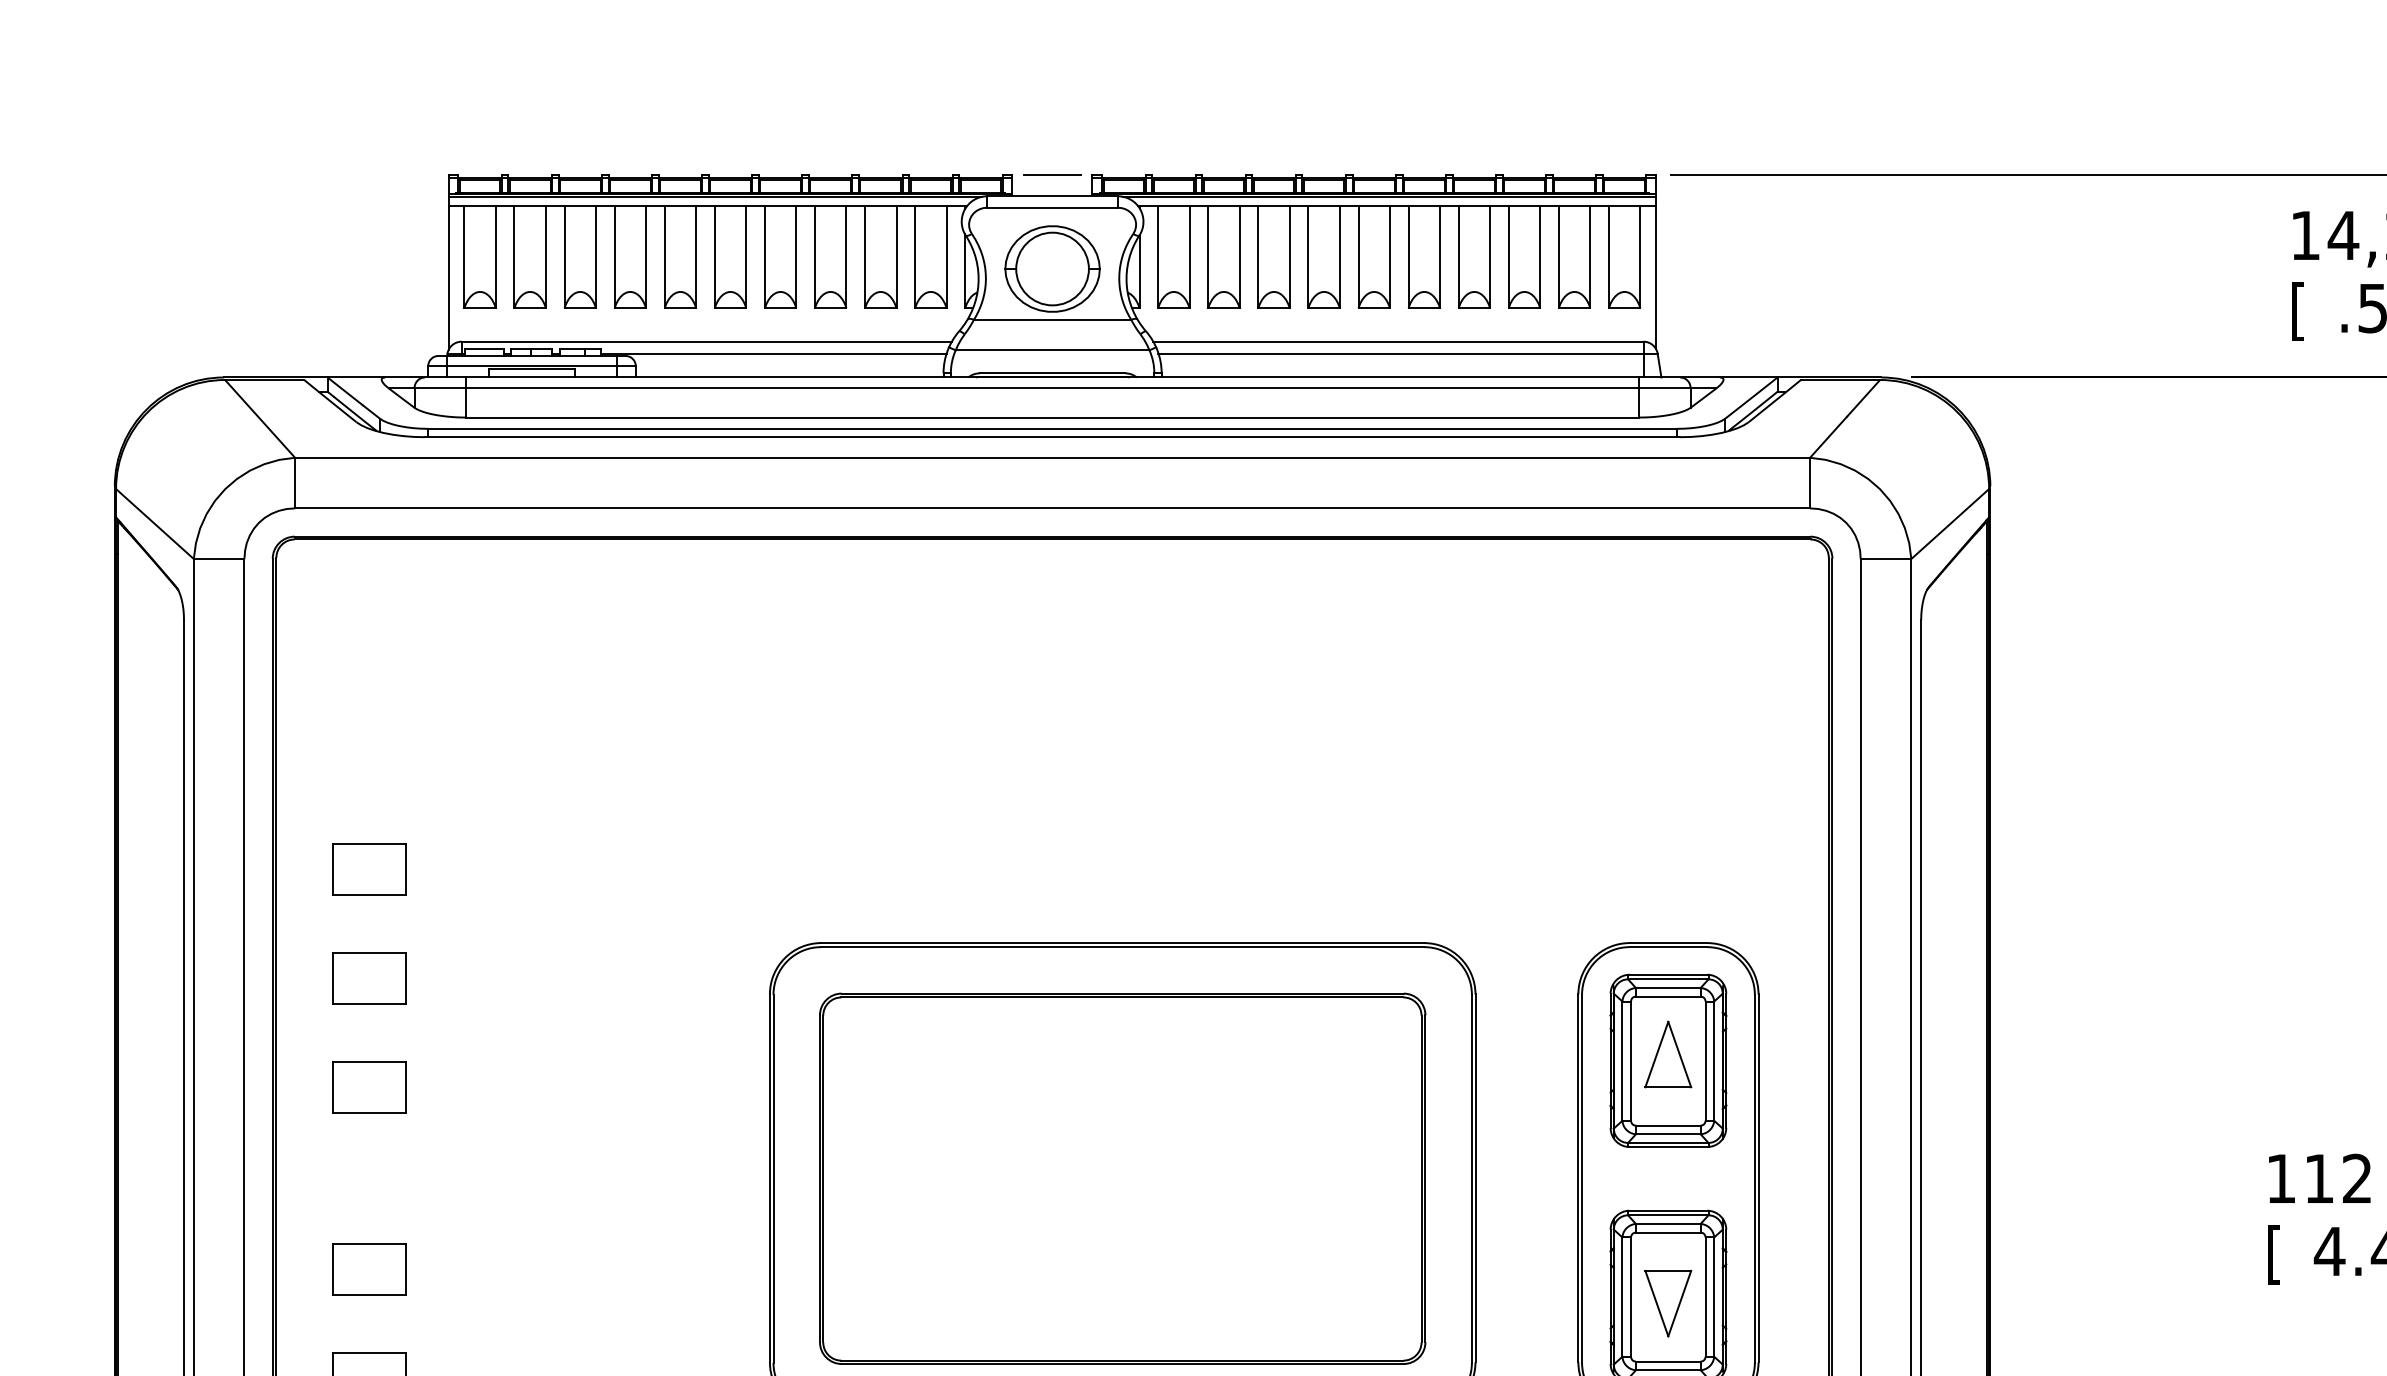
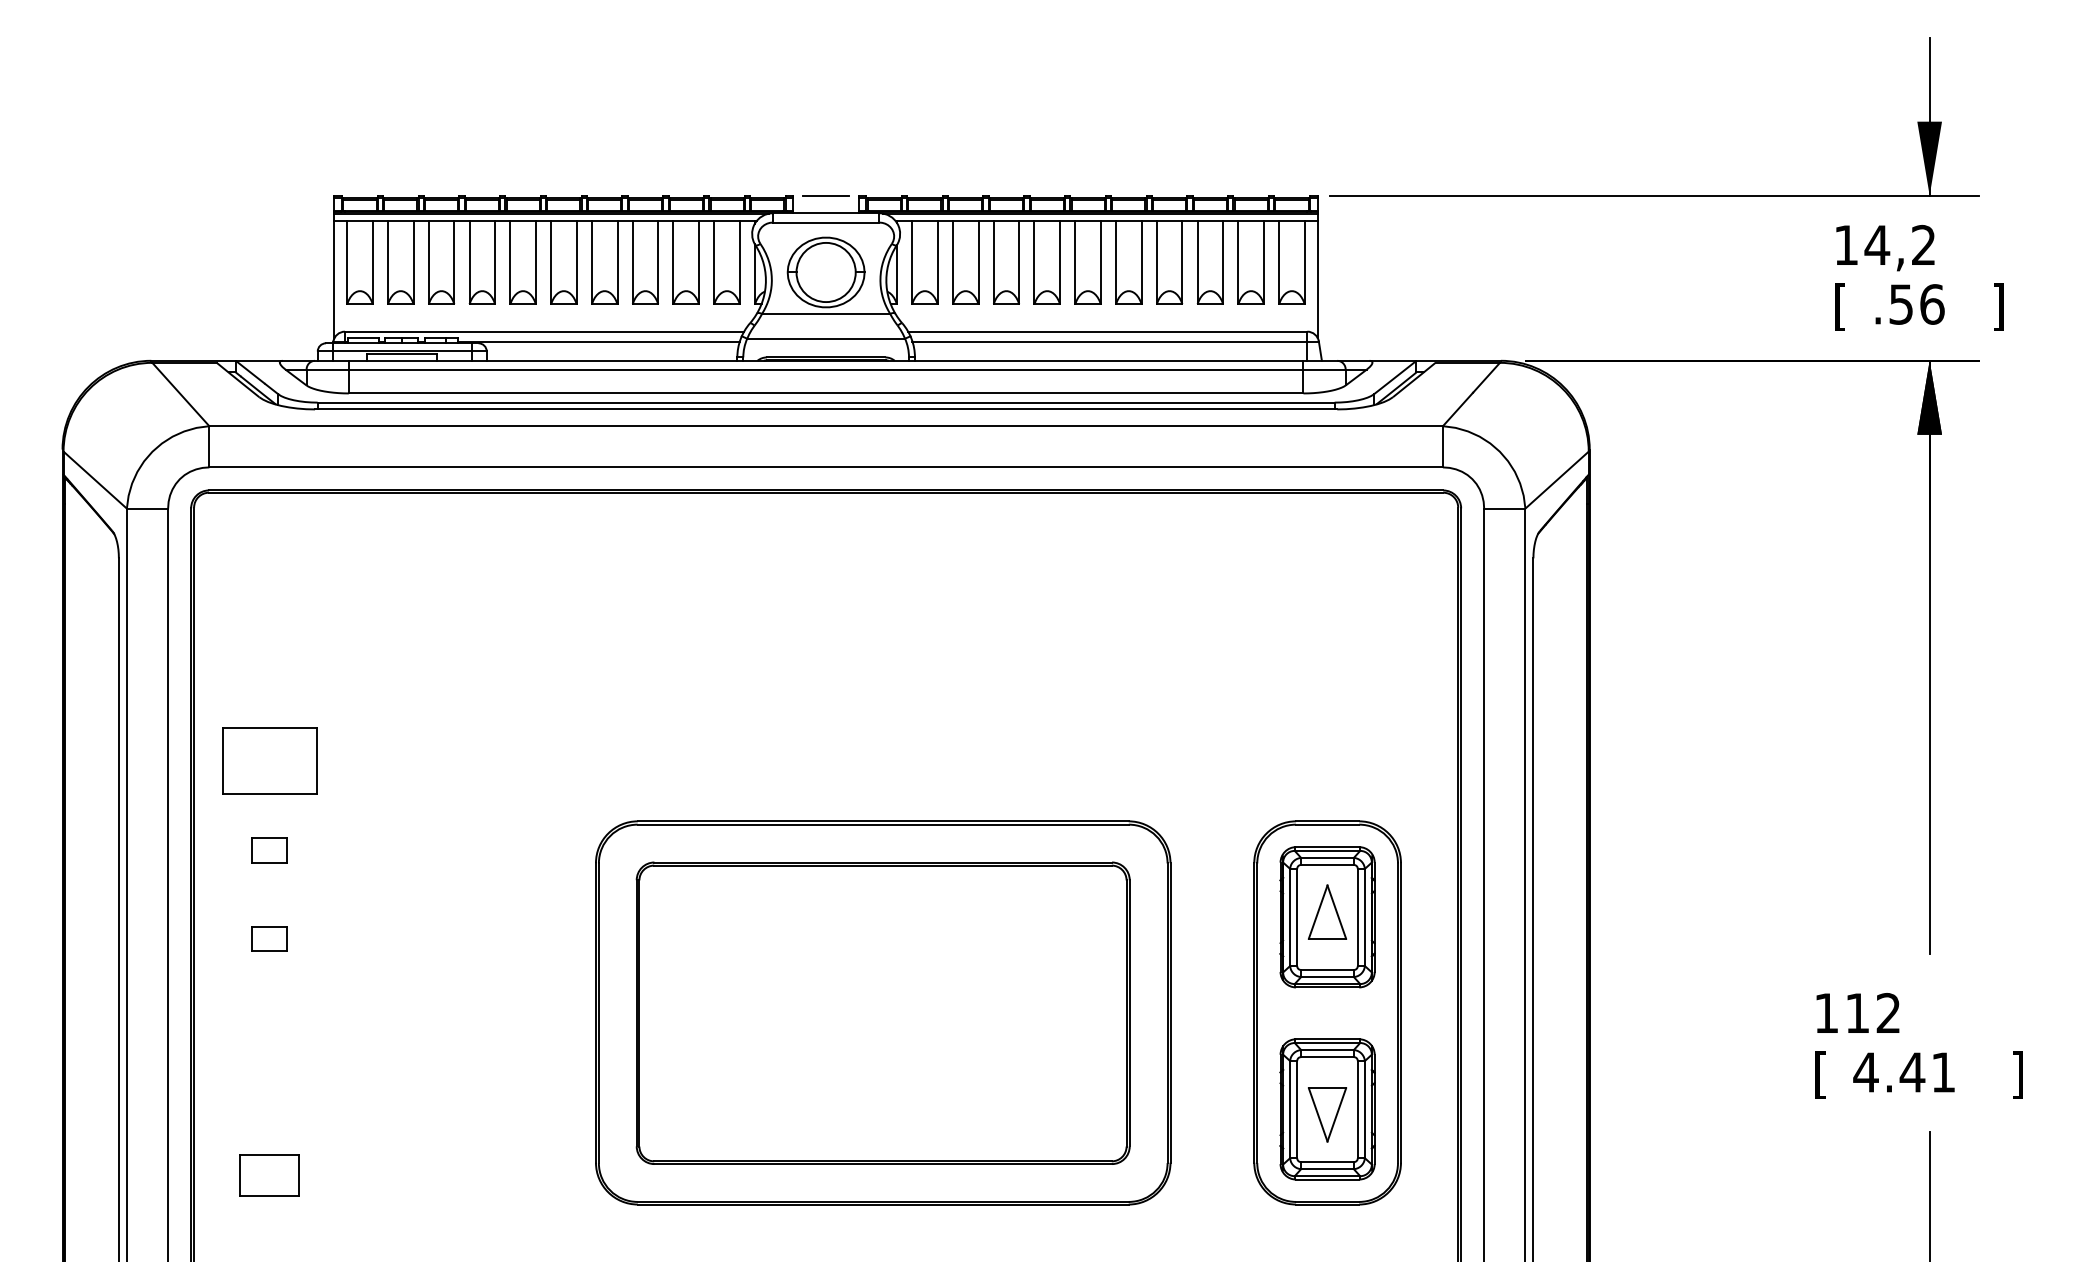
part: (368, 869) -> (269, 761), size x1.6
part: (368, 977) -> (269, 849), size x0.6
part: (368, 1086) -> (269, 938), size x0.6
part: (368, 1268) -> (269, 1086), removed

